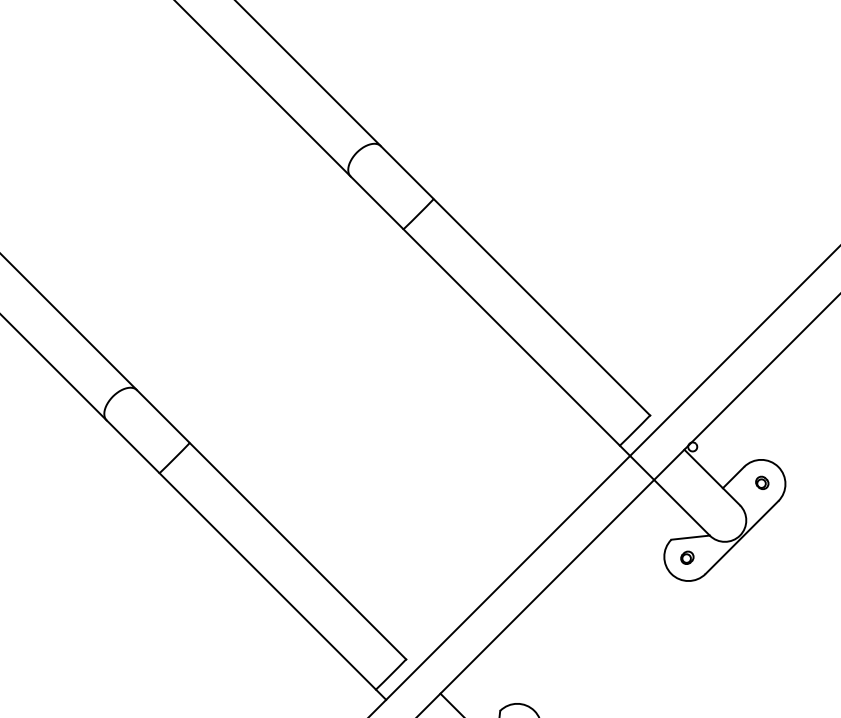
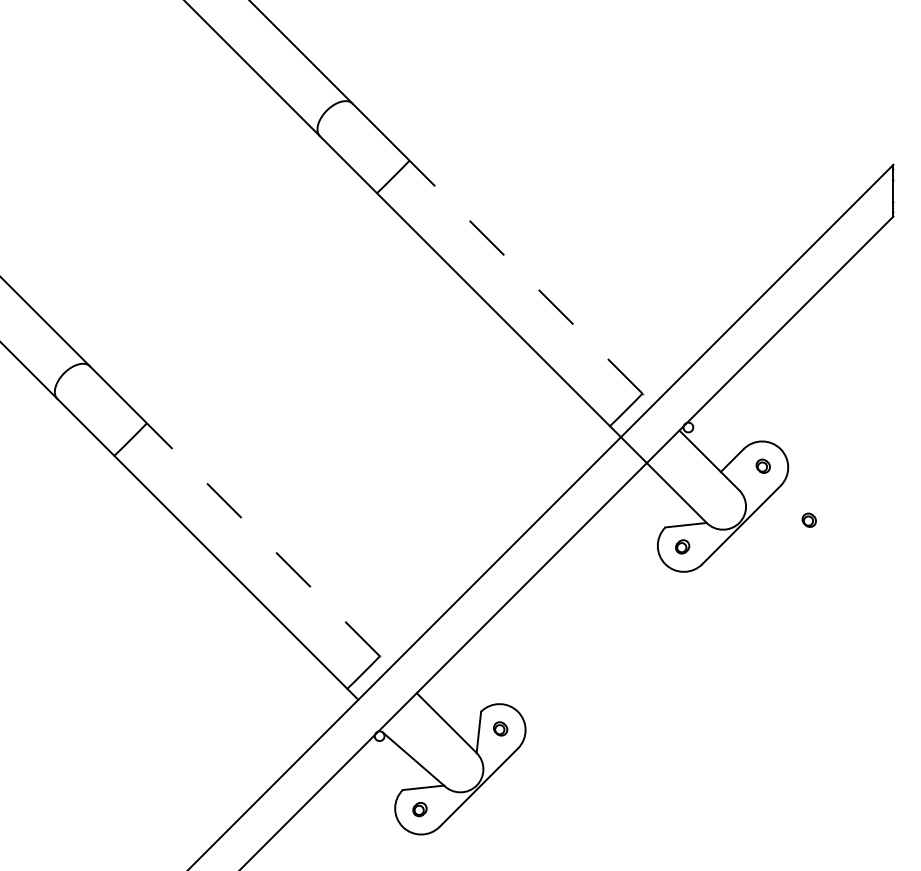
line: (542, 307) -> (526, 277), solid -> dashed
part: (804, 532) -> (808, 519), added
line: (298, 550) -> (263, 539), solid -> dashed

